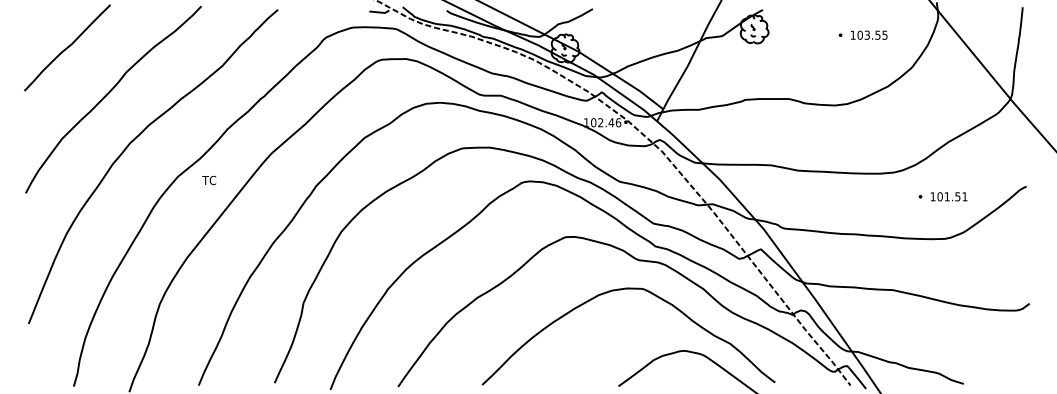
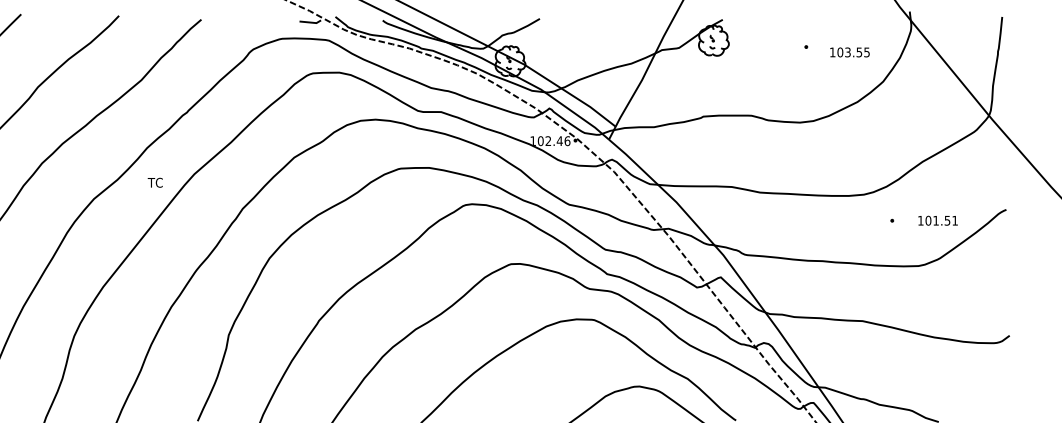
text: (868, 34) -> (849, 51), moved
text: (209, 180) -> (155, 182), moved
text: (948, 196) -> (937, 220), moved

